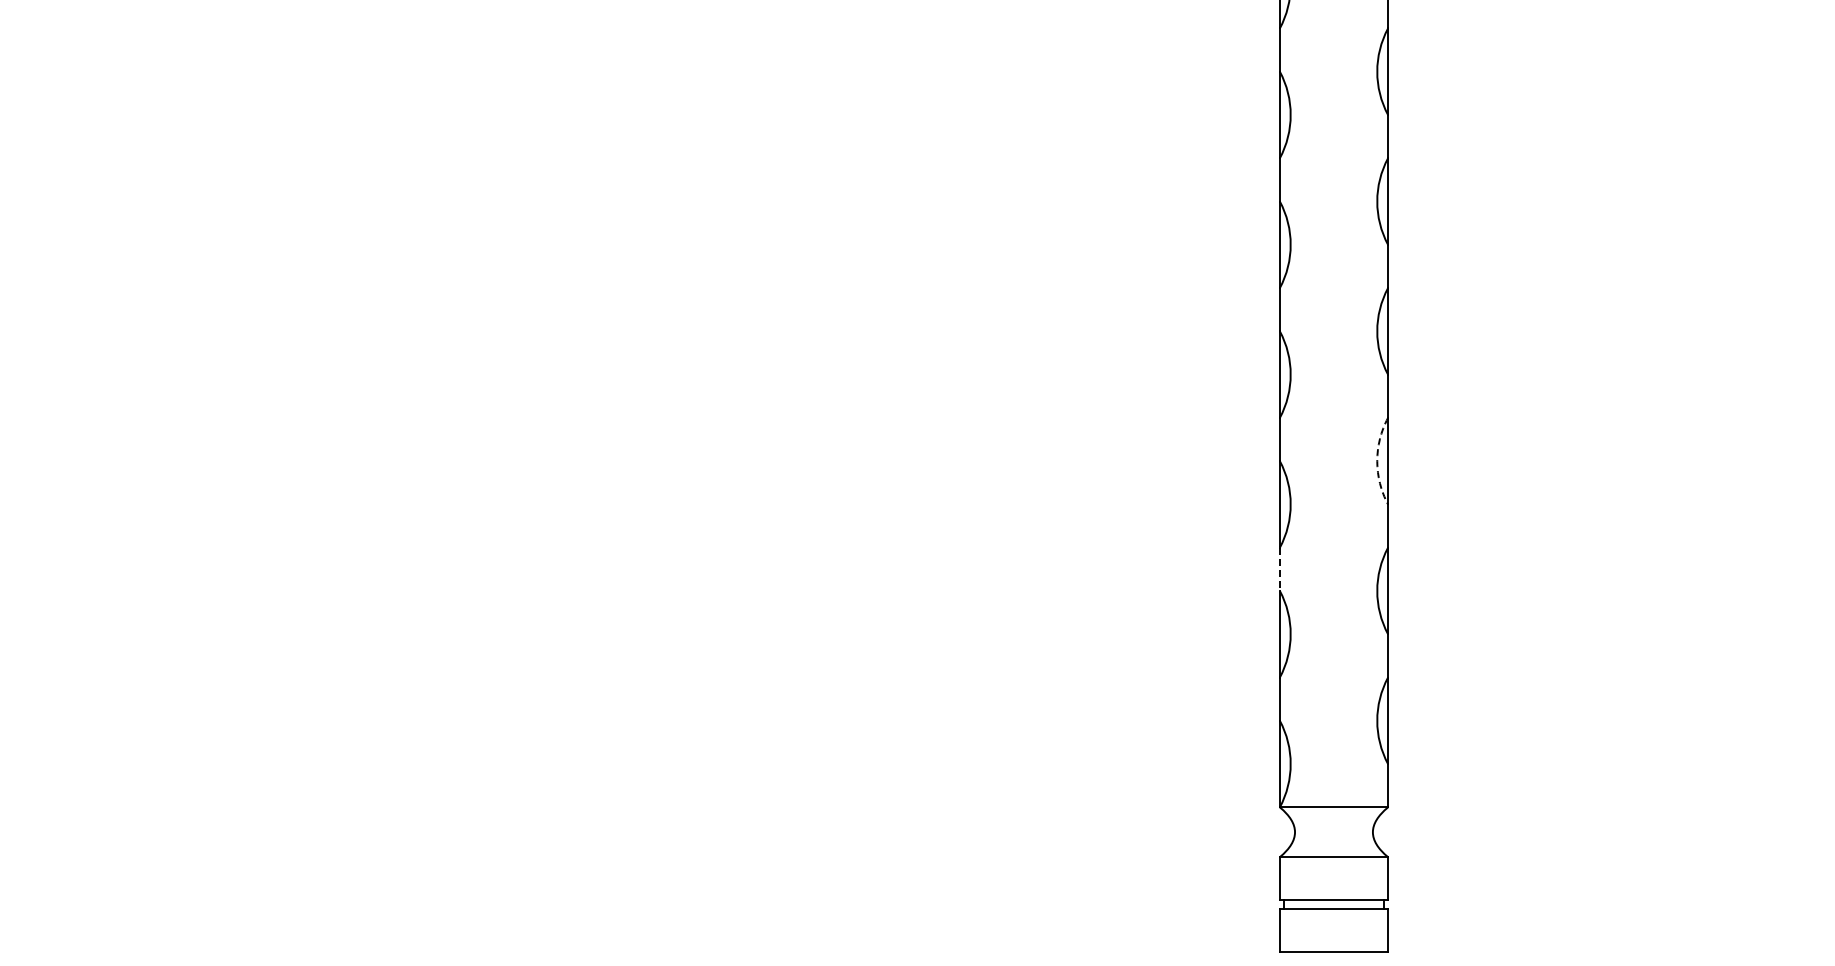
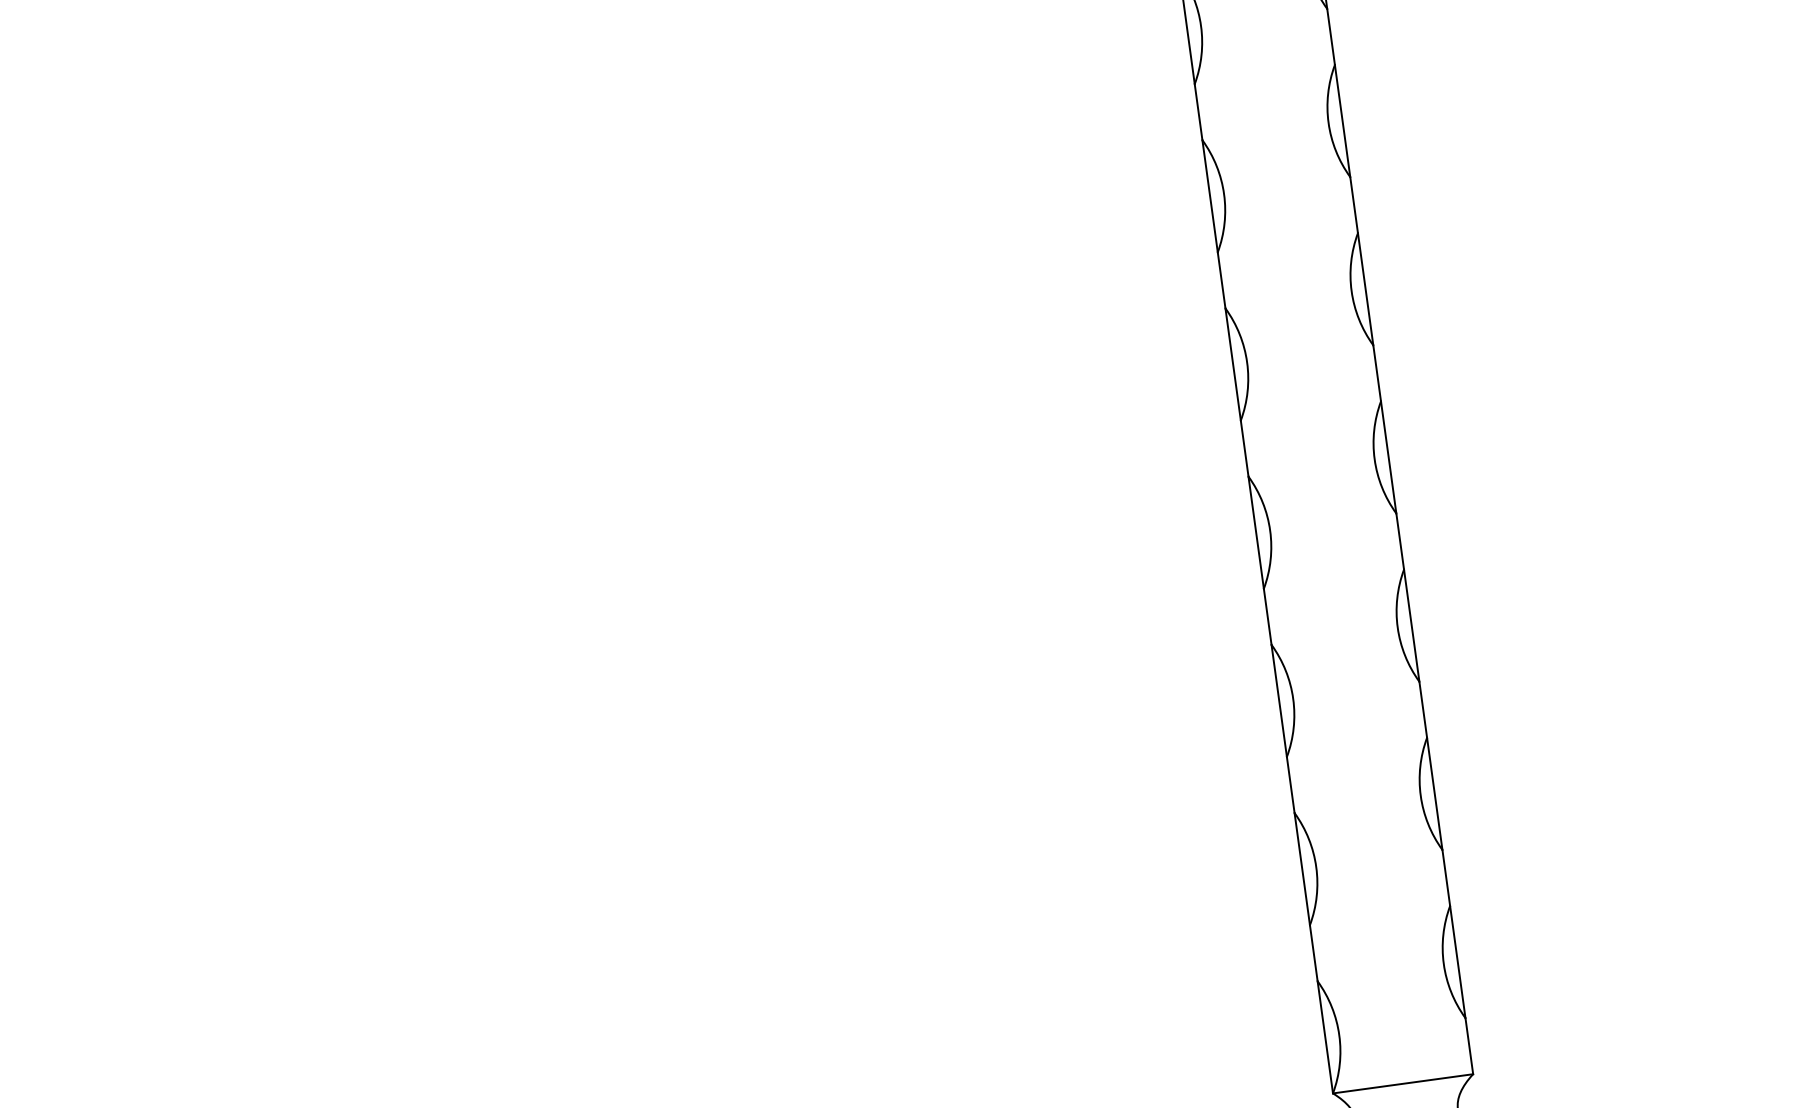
arc: (1377, 461) -> (1398, 627), dashed -> solid
line: (1279, 569) -> (1290, 785), dashed -> solid

